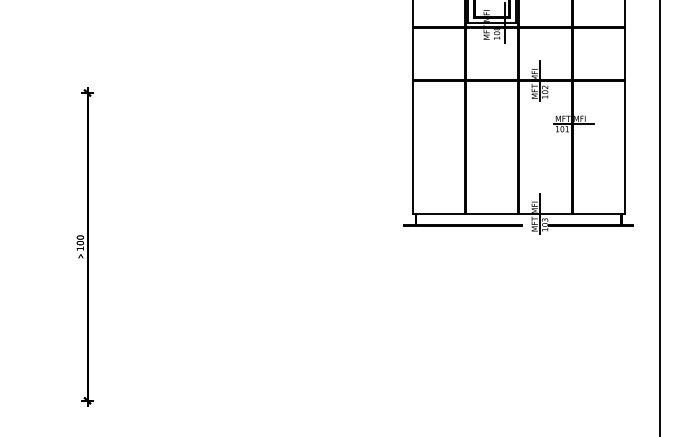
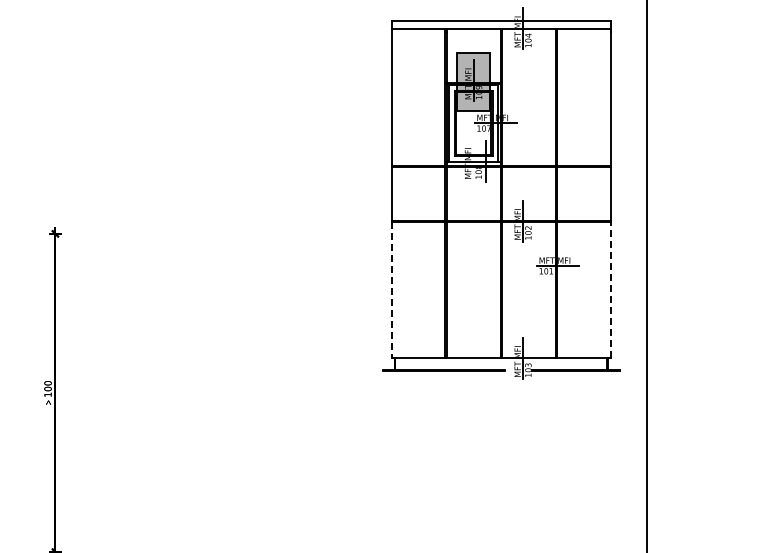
line: (624, 146) -> (610, 289), solid -> dashed
line: (412, 147) -> (391, 290), solid -> dashed

